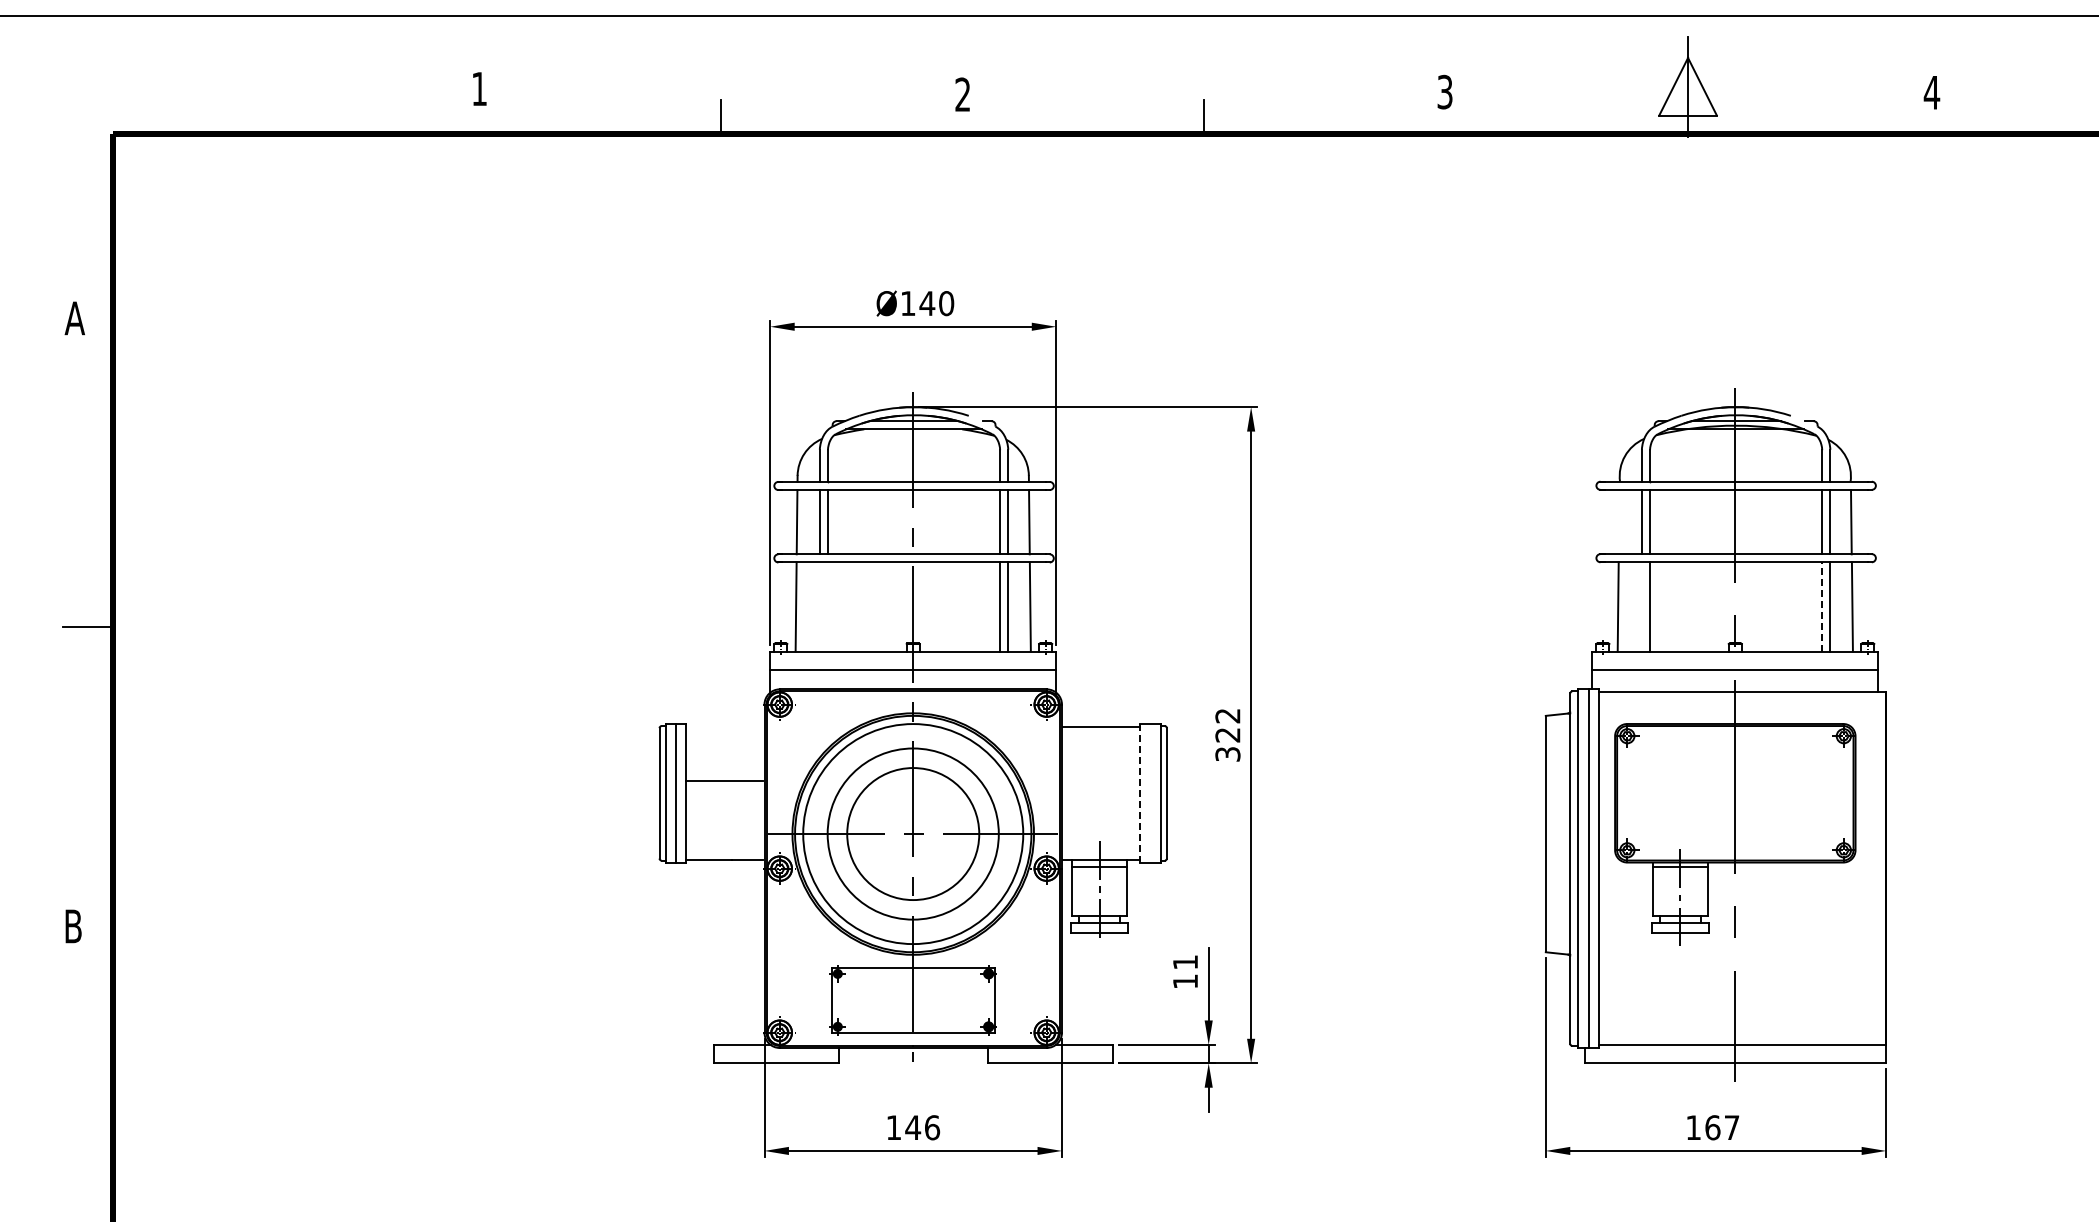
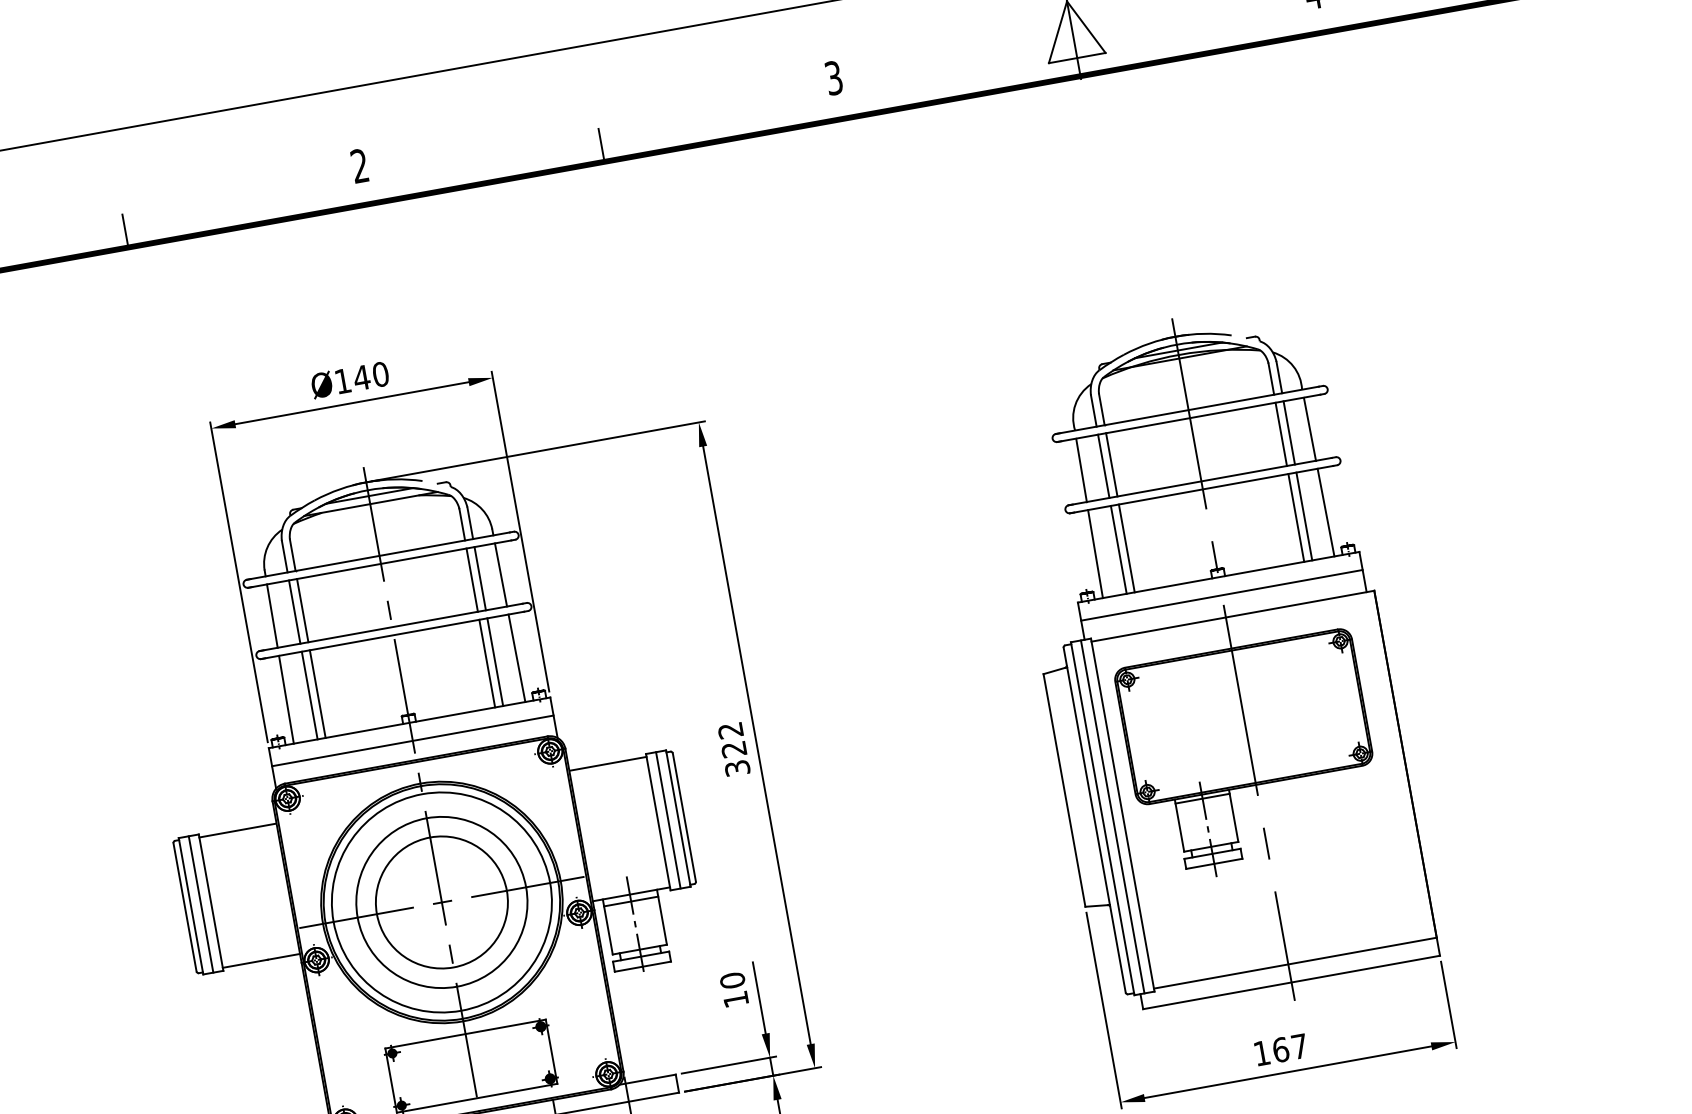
line: (1618, 522) -> (1080, 470), added
line: (819, 606) -> (309, 695), added
line: (827, 606) -> (317, 693), added
line: (1641, 606) -> (1118, 549), added
line: (1822, 606) -> (1296, 517), dashed -> solid
line: (724, 781) -> (237, 831), moved
line: (1140, 793) -> (658, 822), dashed -> solid
line: (1150, 793) -> (668, 820), added
text: (1185, 961) -> (732, 979), 11 -> 10

